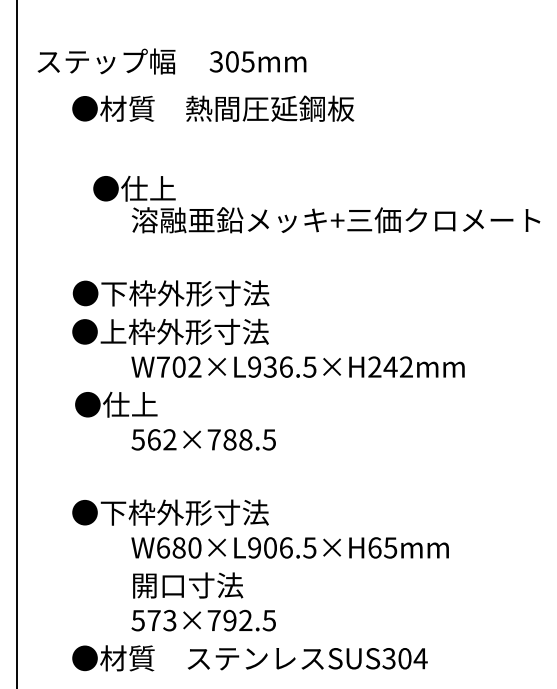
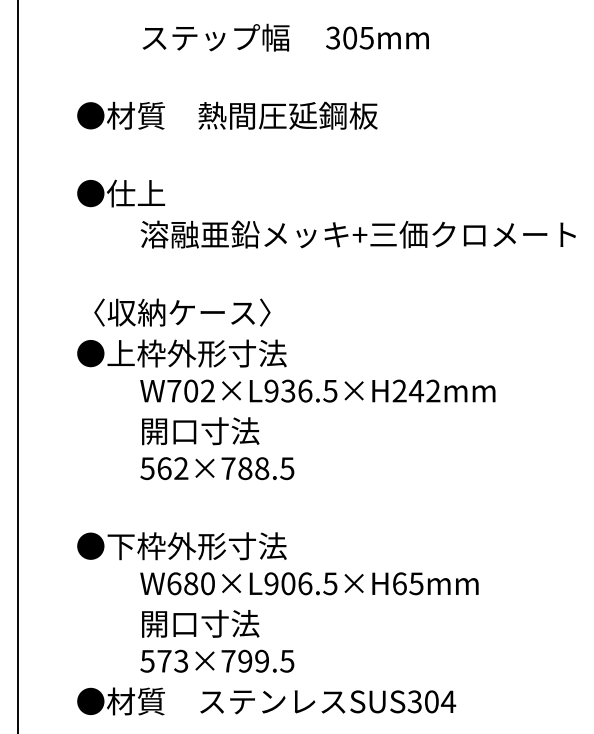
text: (171, 61) -> (285, 37), moved
text: (134, 188) -> (121, 193), moved
text: (170, 293) -> (181, 312), ●下枠外形寸法 -> 〈収納ケース〉
text: (159, 404) -> (170, 430), ●仕上 -> 開口寸法
text: (245, 620) -> (261, 661), 573×792.5 -> 573×799.5

